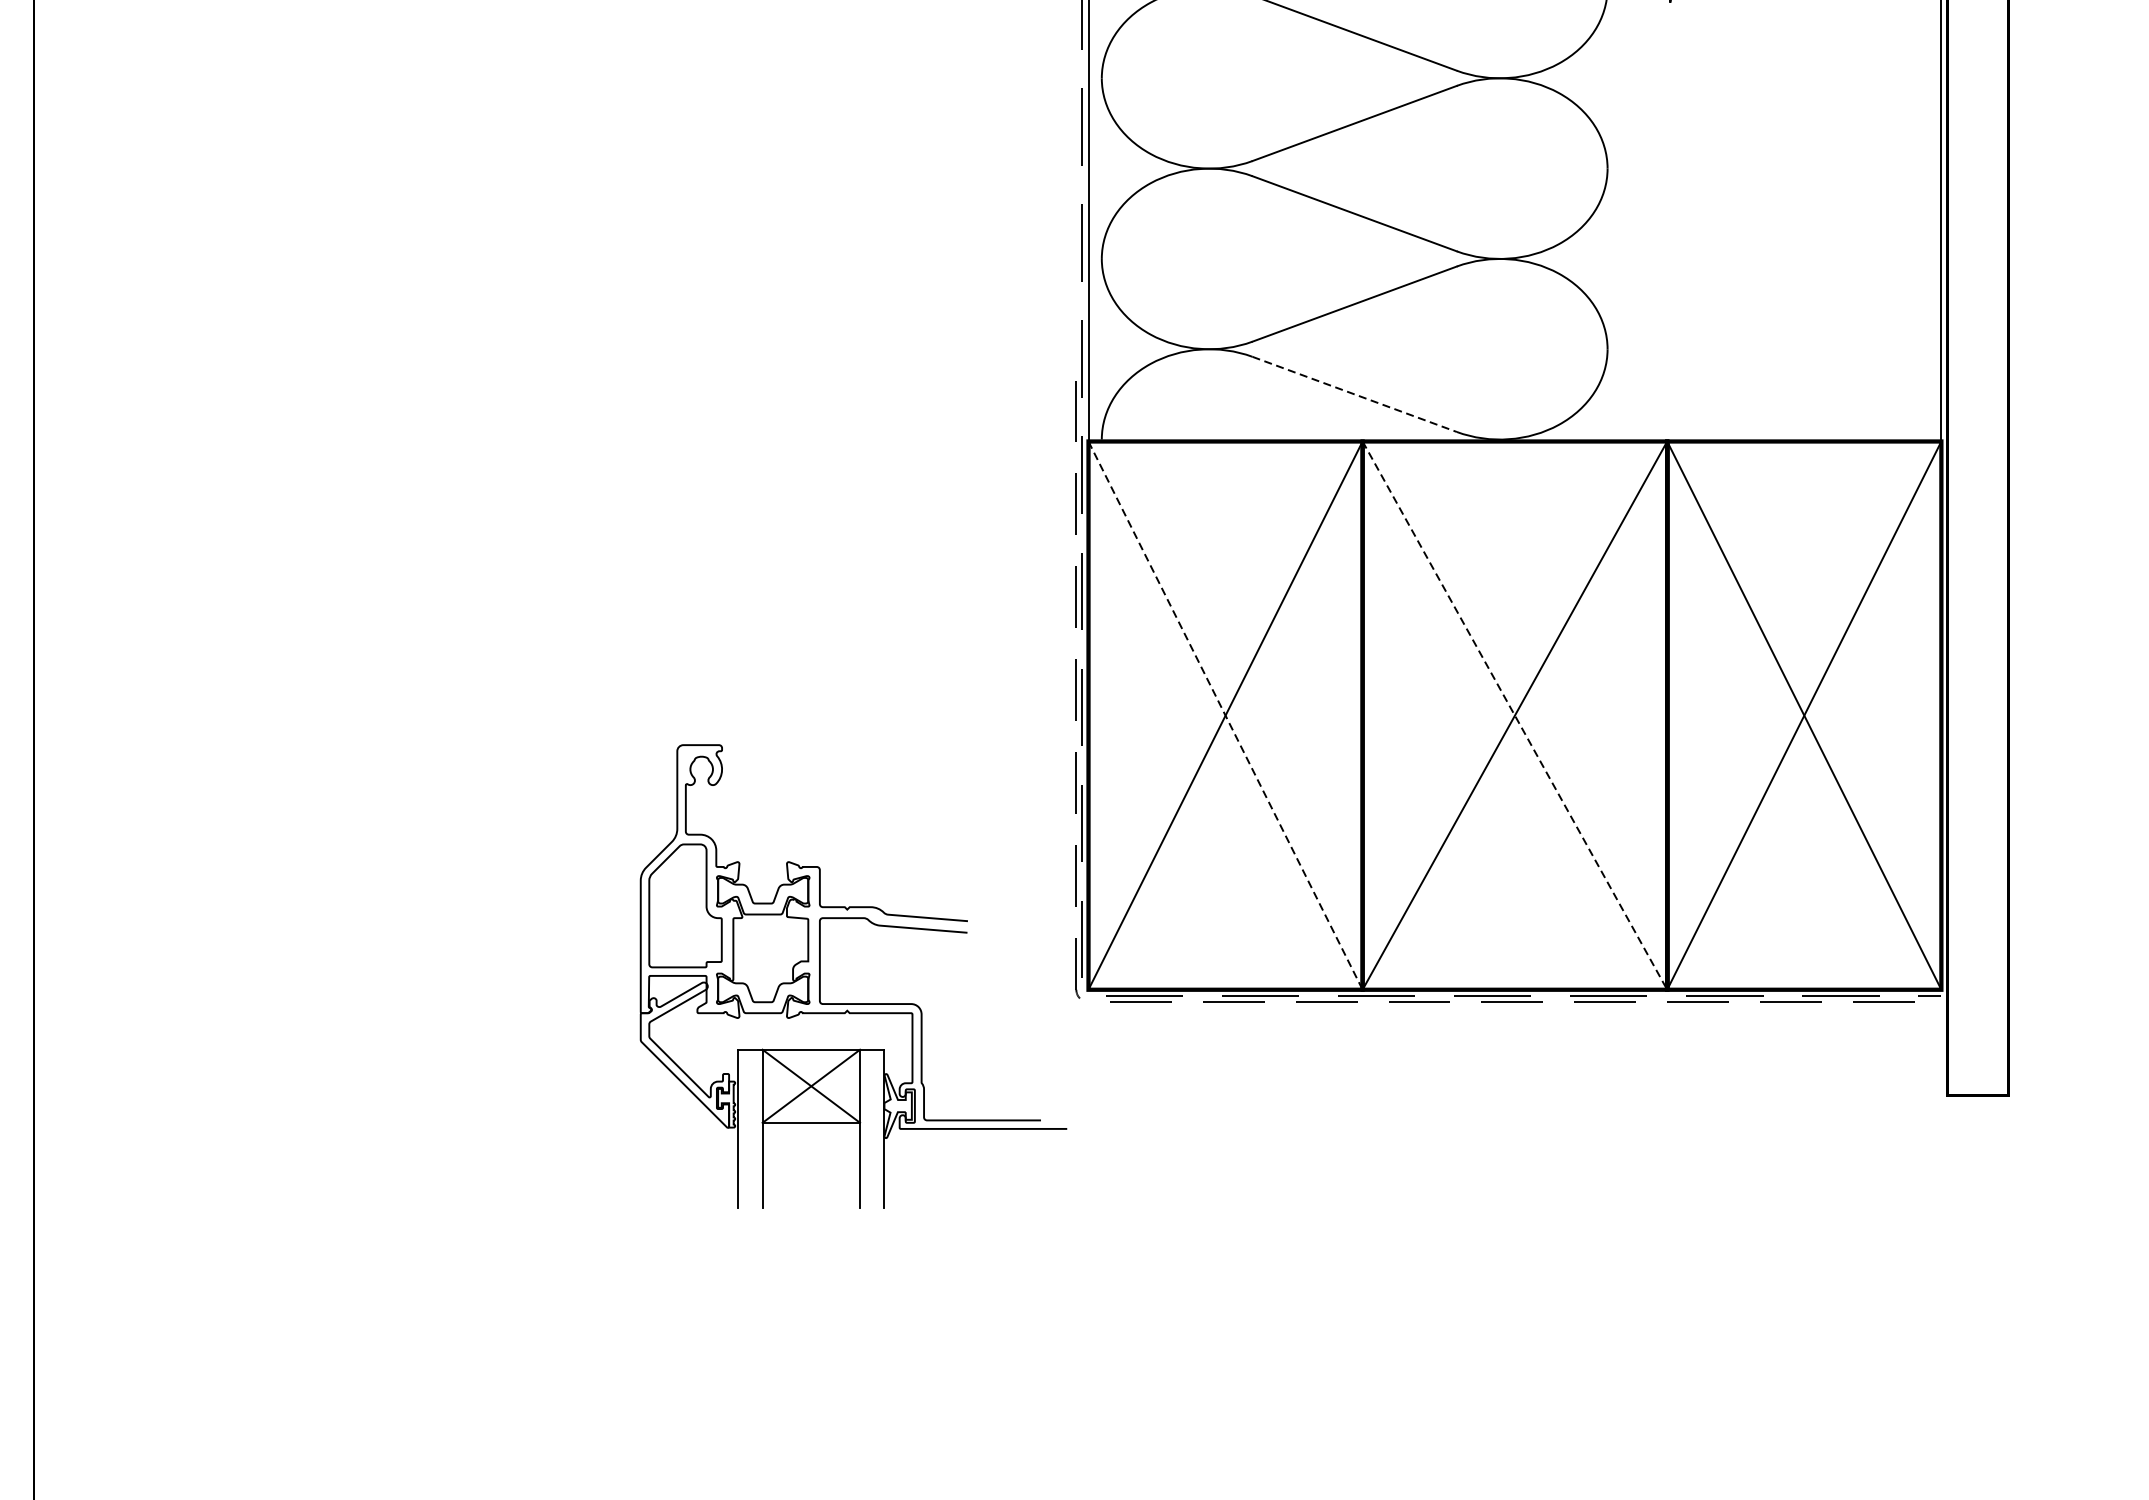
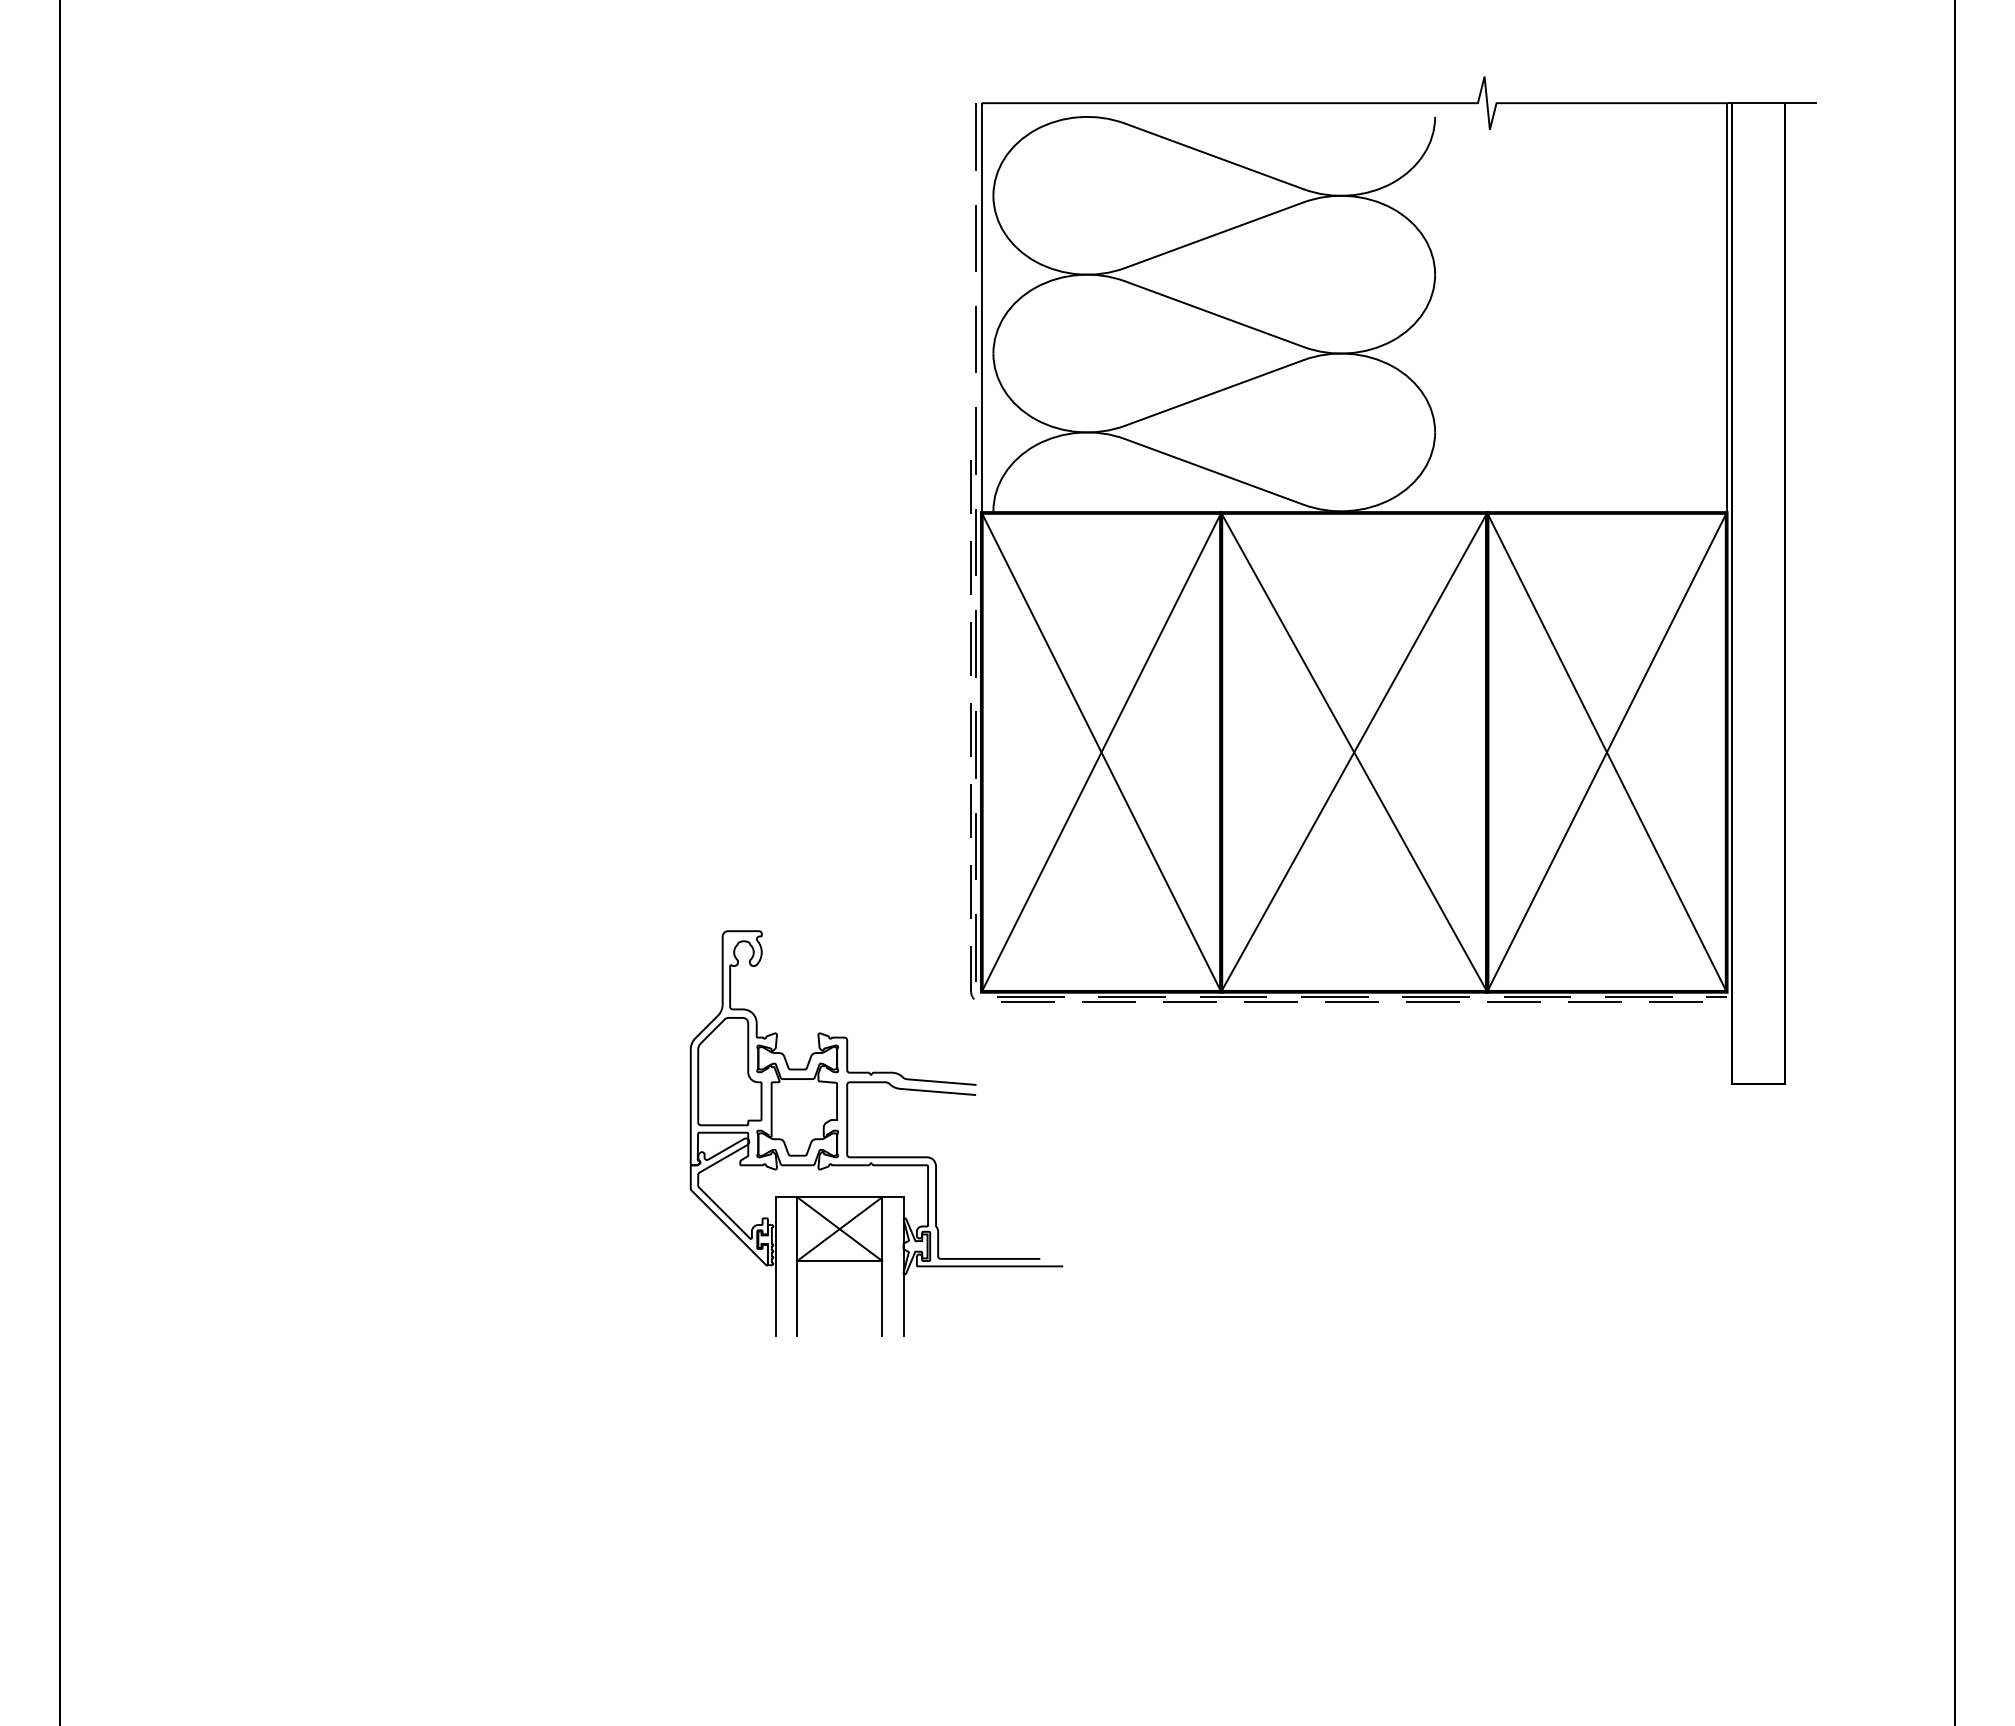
line: (1354, 395) -> (1214, 472), dashed -> solid
line: (1225, 715) -> (1101, 752), dashed -> solid
line: (1515, 715) -> (1354, 752), dashed -> solid
part: (853, 1003) -> (876, 1156), moved

